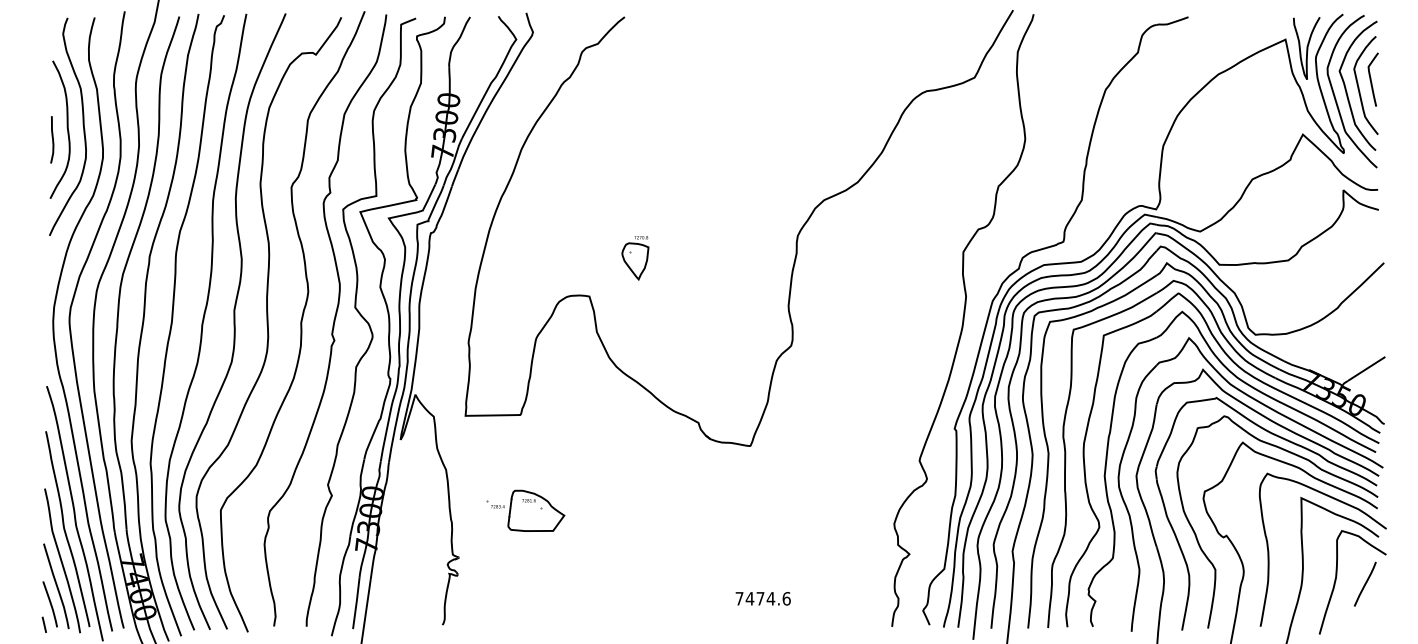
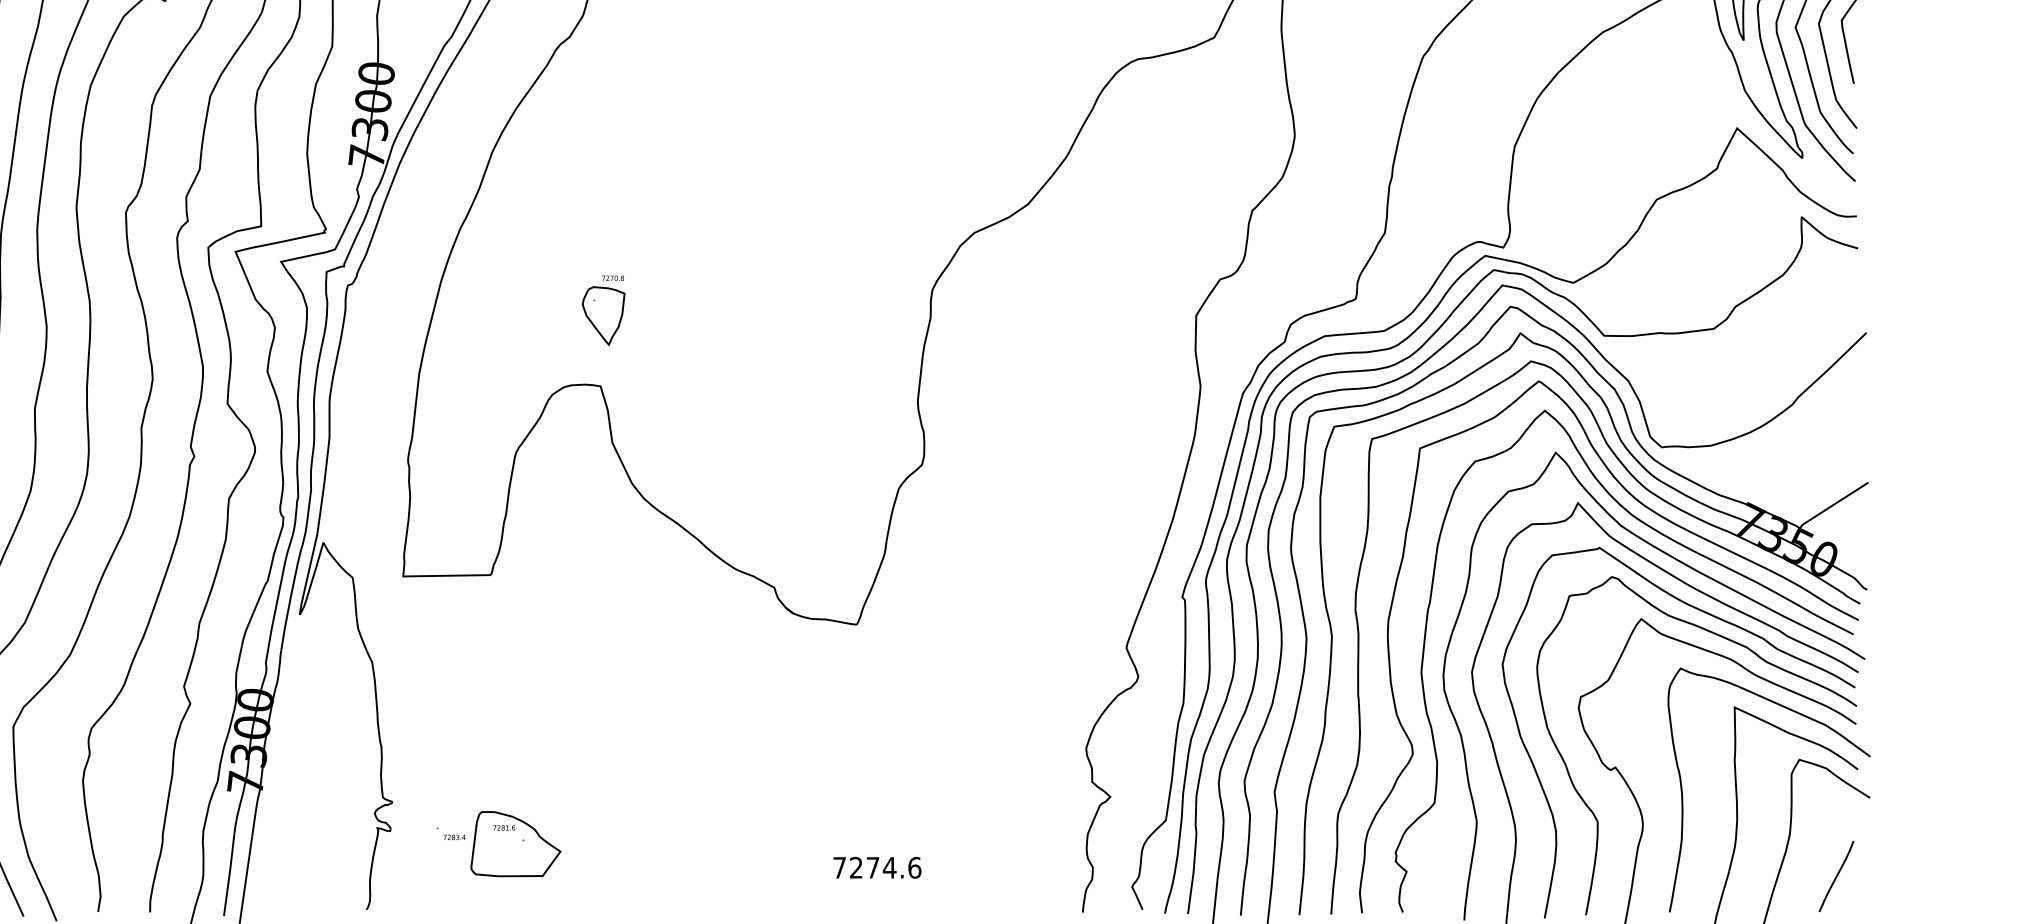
part: (635, 258) -> (603, 311), moved
part: (525, 510) -> (498, 843), moved
line: (1365, 583) -> (1836, 875), moved
text: (749, 598) -> (855, 867), 7474.6 -> 7274.6

